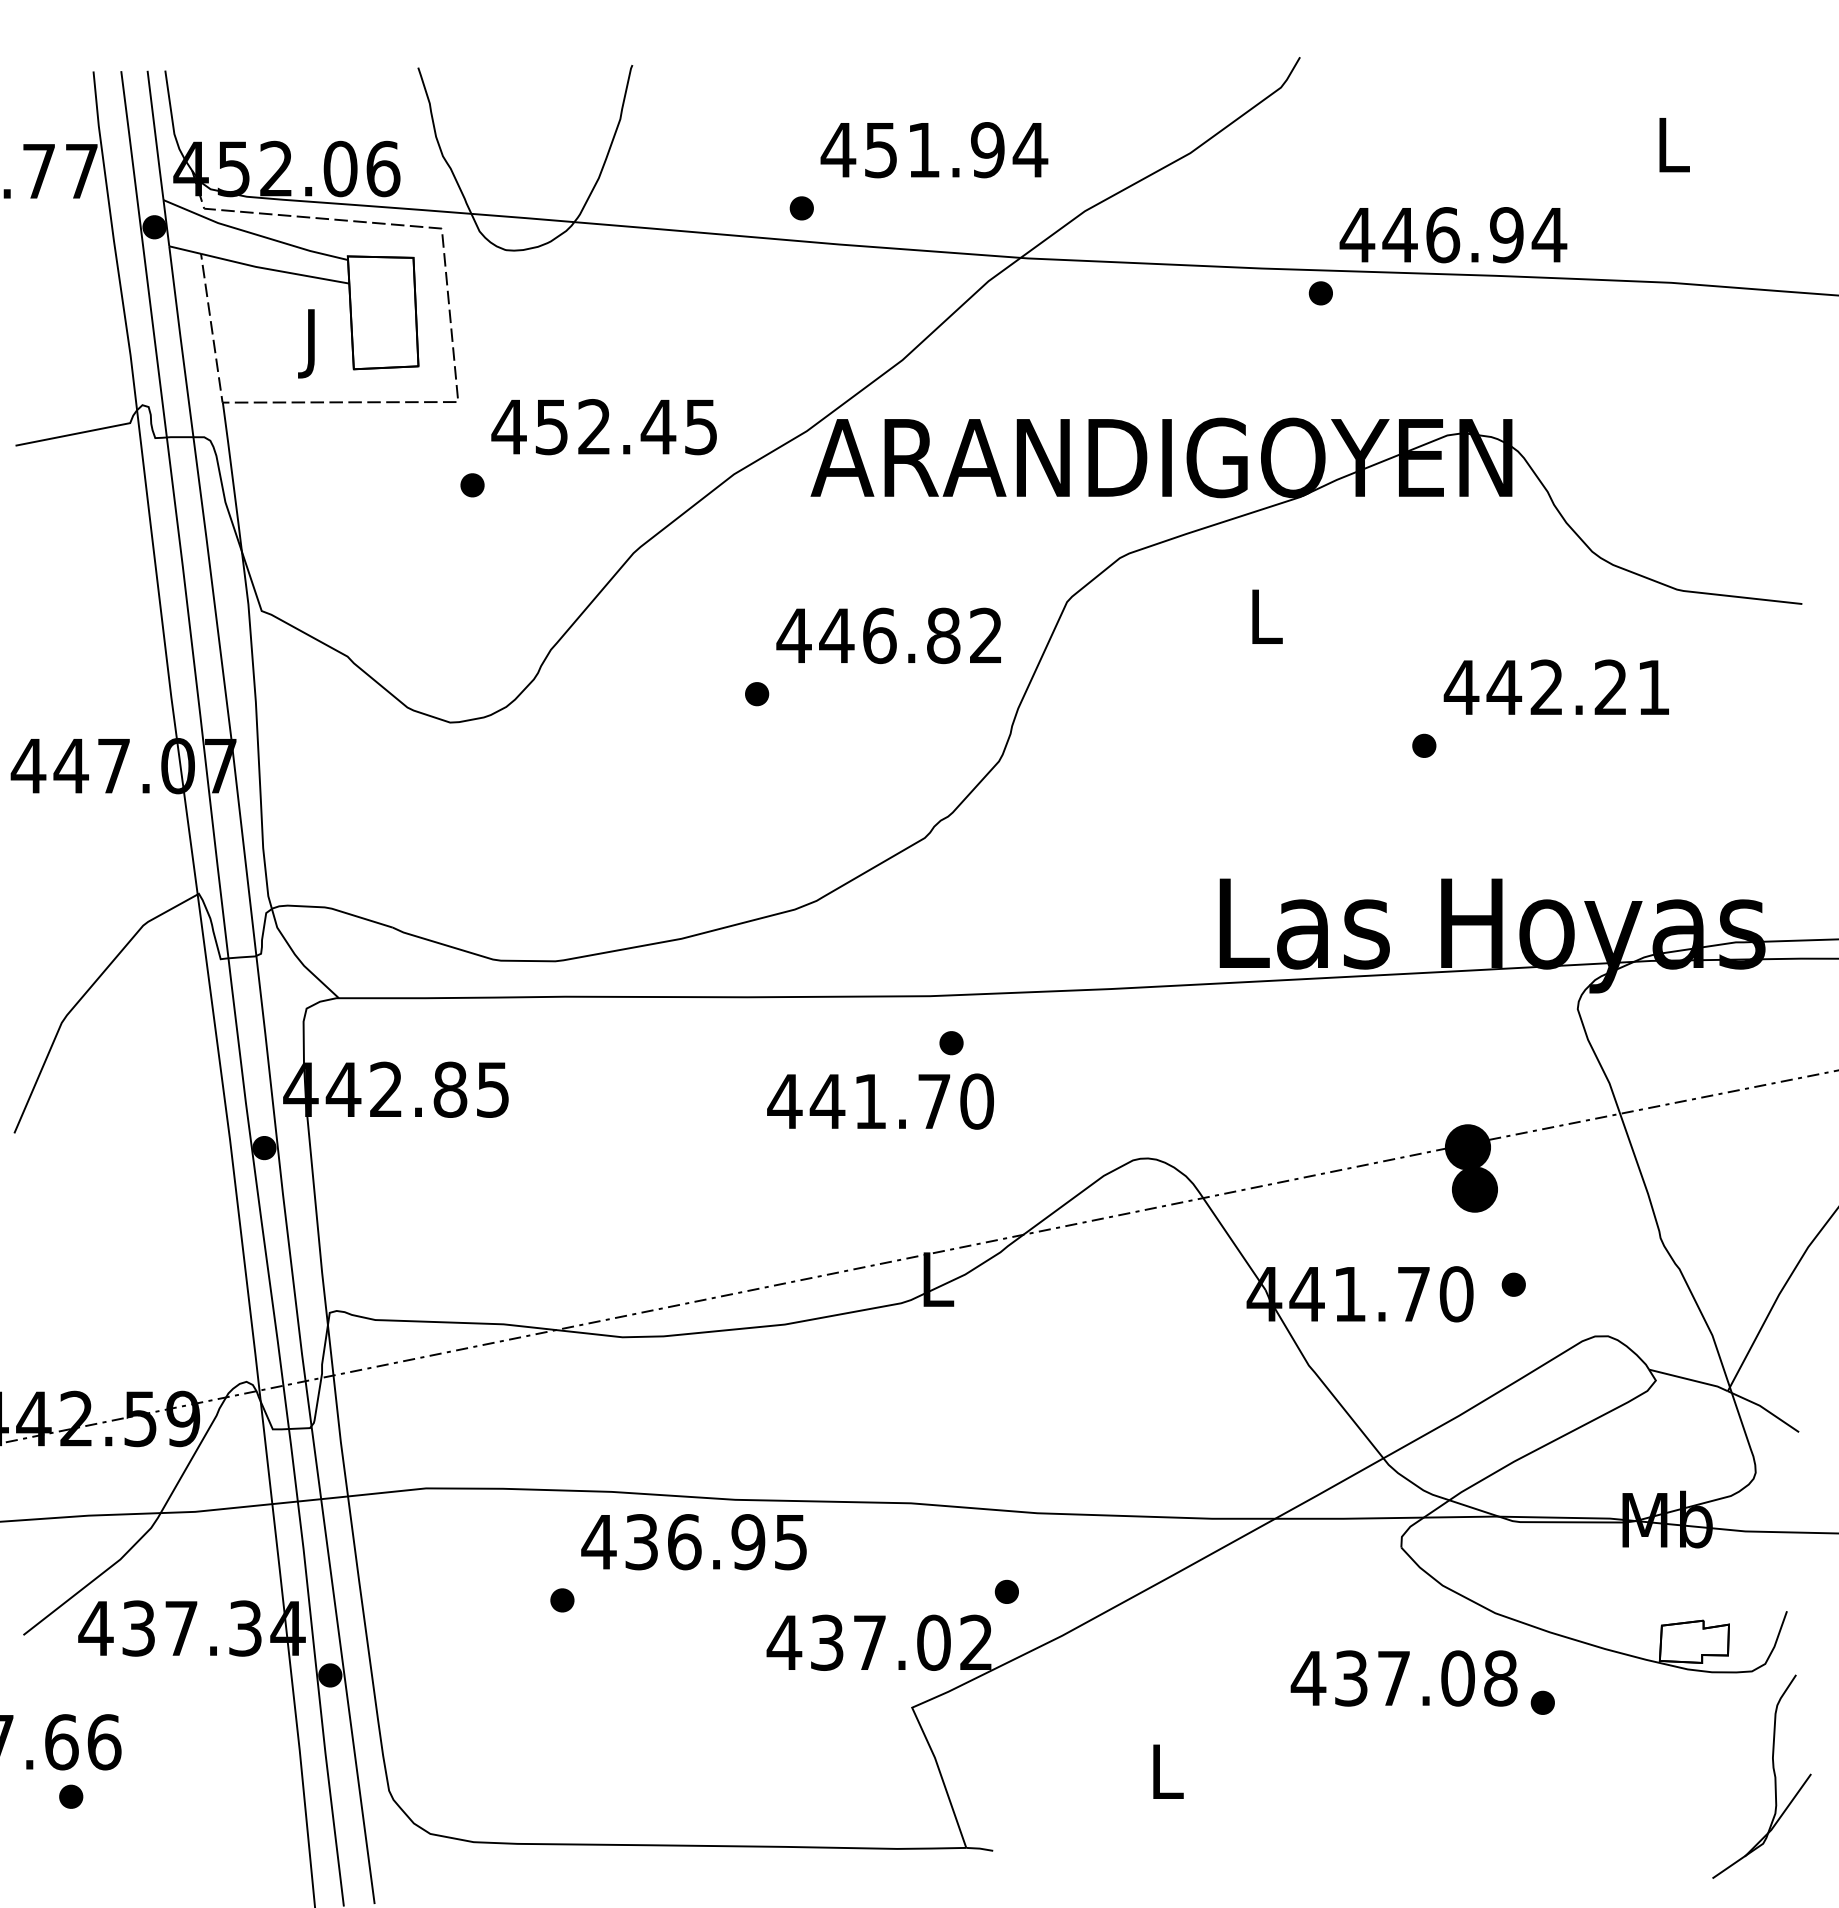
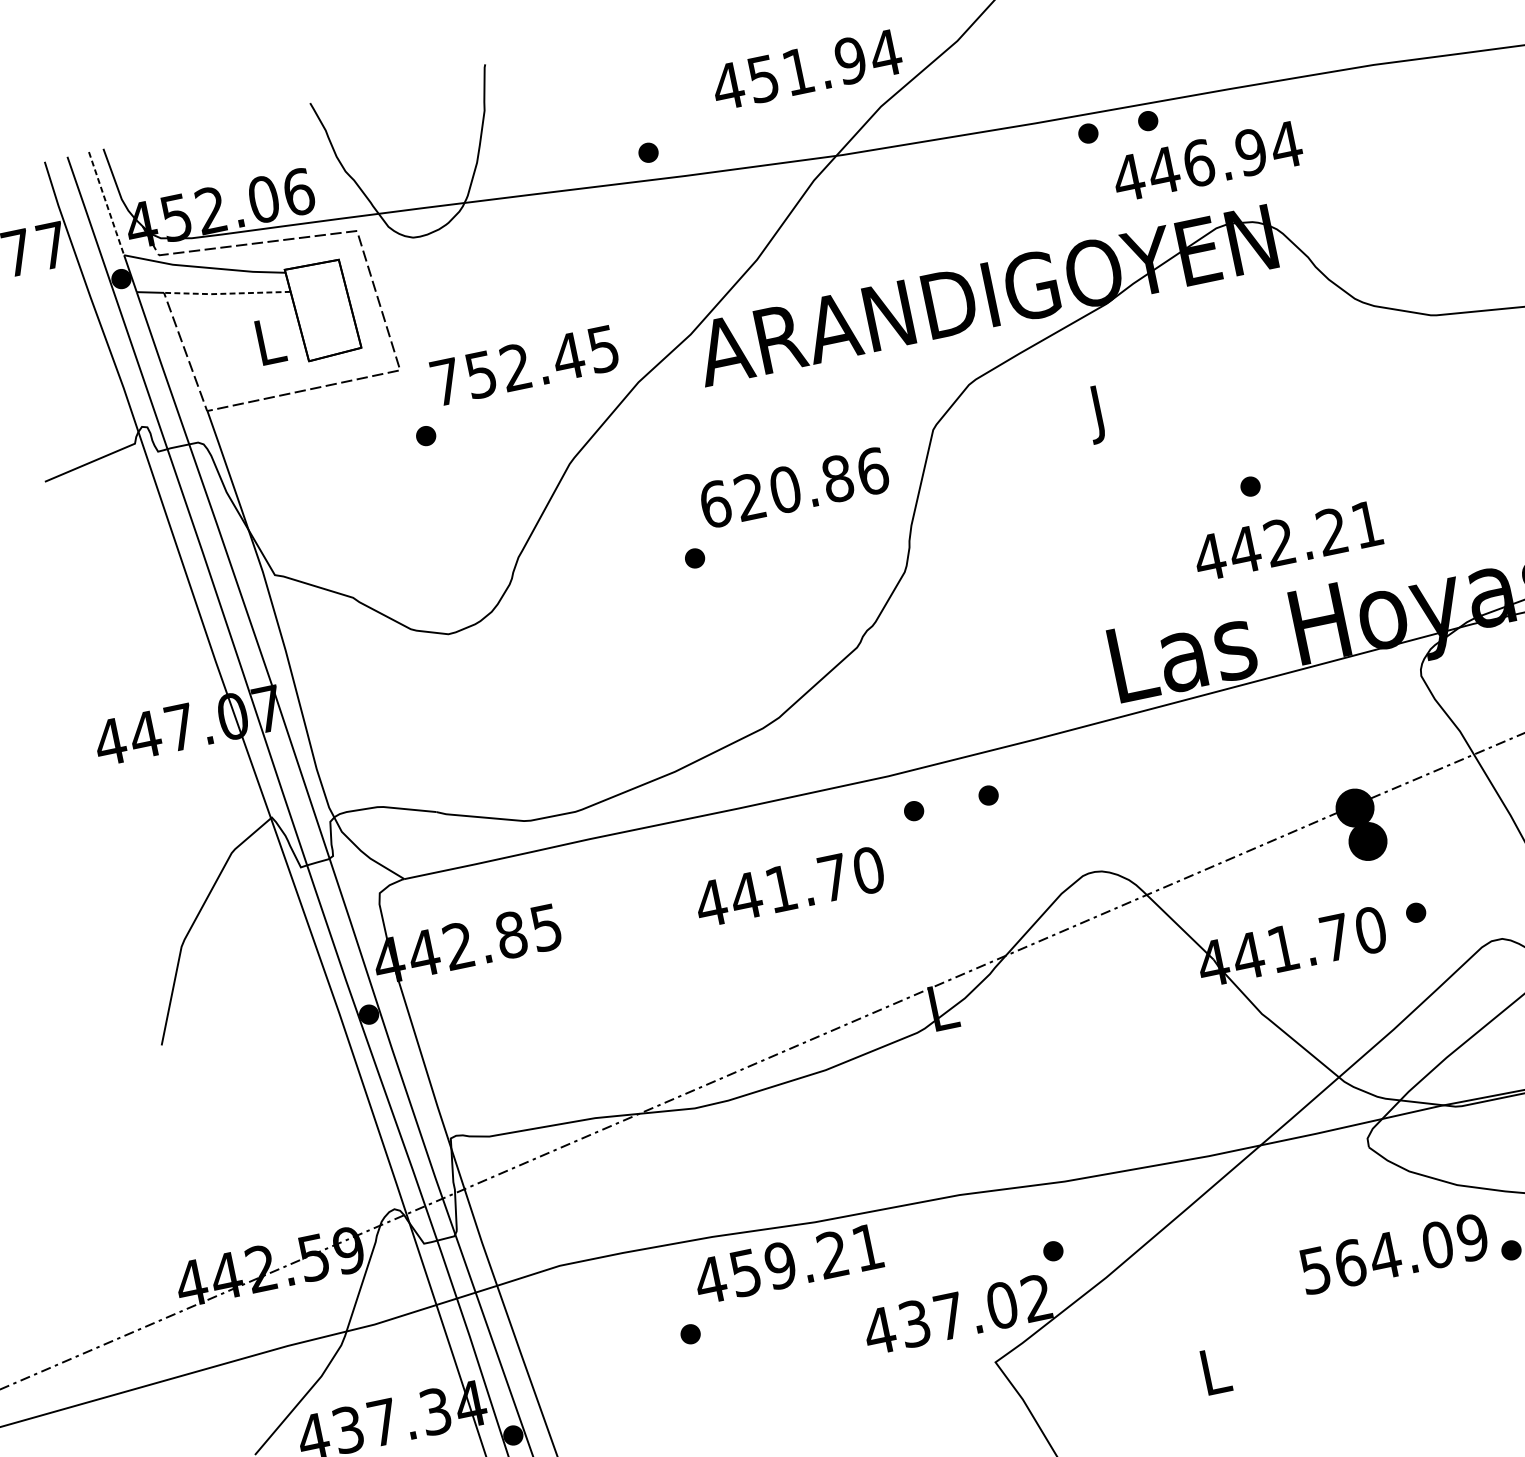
line: (155, 135) -> (106, 203), solid -> dashed
text: (934, 150) -> (807, 70), moved
text: (1453, 235) -> (1207, 161), moved
line: (273, 270) -> (226, 294), solid -> dashed
part: (1393, 293) -> (1147, 121), added
text: (313, 343) -> (271, 347), J -> L
text: (508, 426) -> (445, 381), 452.45 -> 752.45
text: (1266, 623) -> (1100, 413), L -> J
text: (889, 635) -> (793, 487), 446.82 -> 620.86
text: (1555, 686) -> (1286, 540), moved
part: (1042, 1043) -> (988, 795), added
text: (880, 1101) -> (789, 886), moved
text: (716, 1542) -> (806, 1260), 436.95 -> 459.21
text: (1403, 1678) -> (1393, 1254), 437.08 -> 564.09

